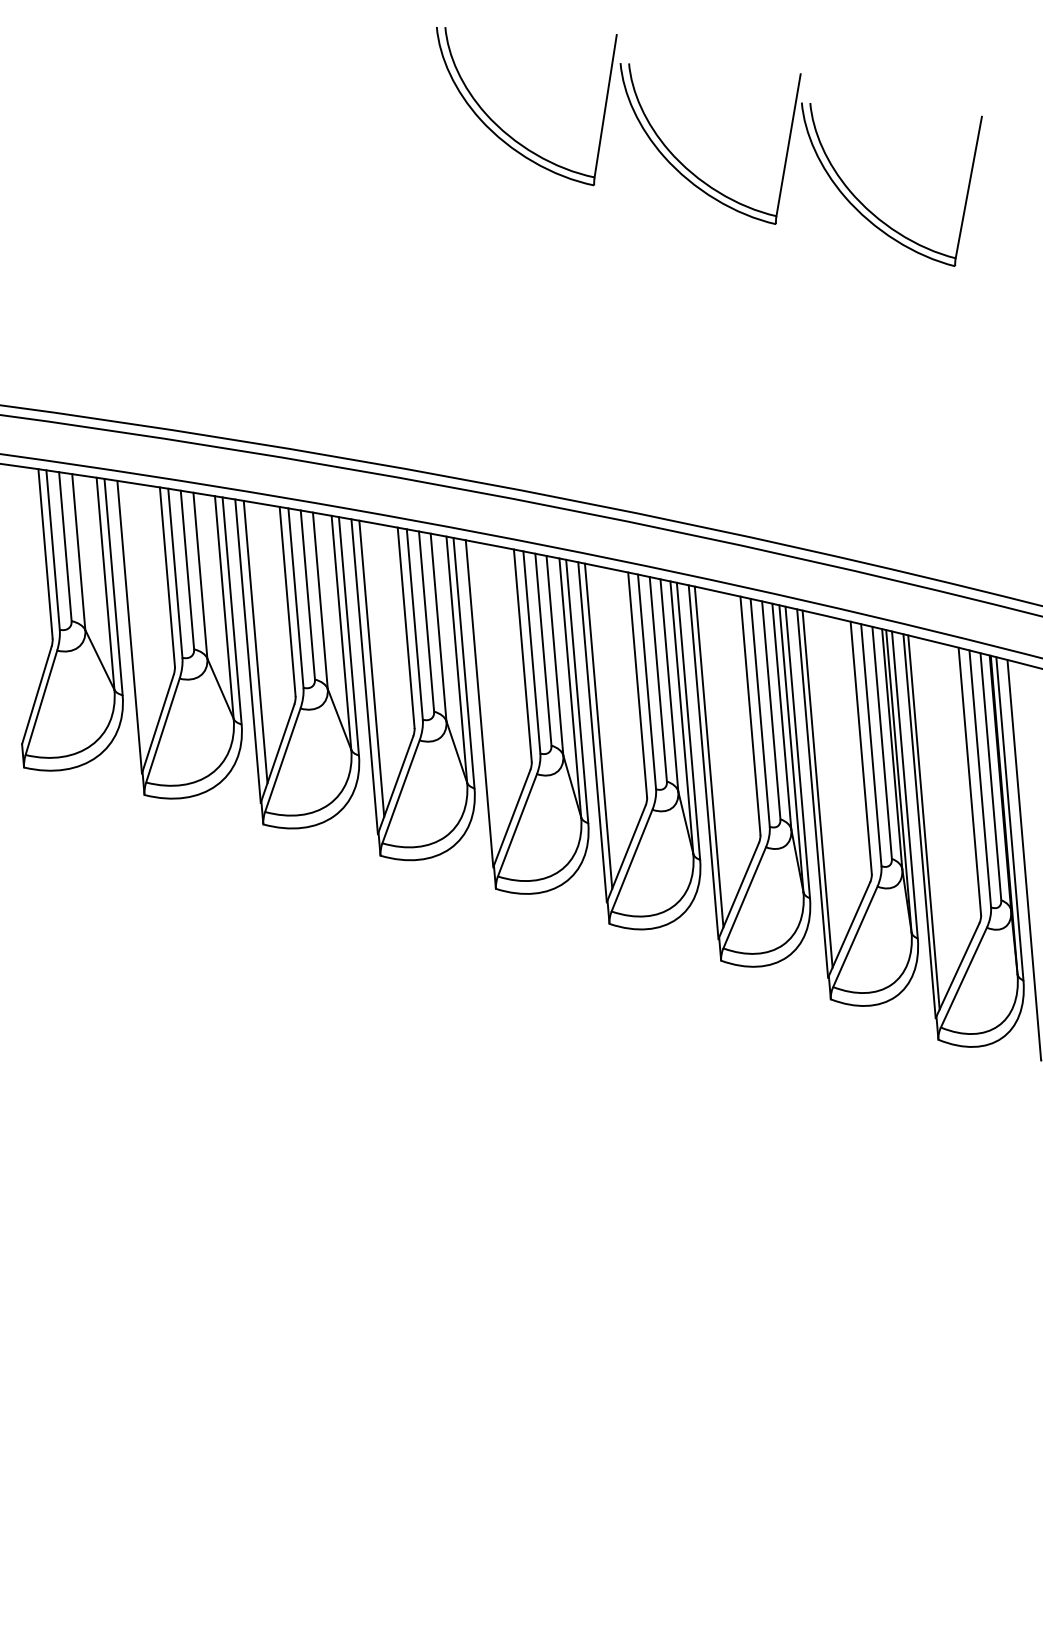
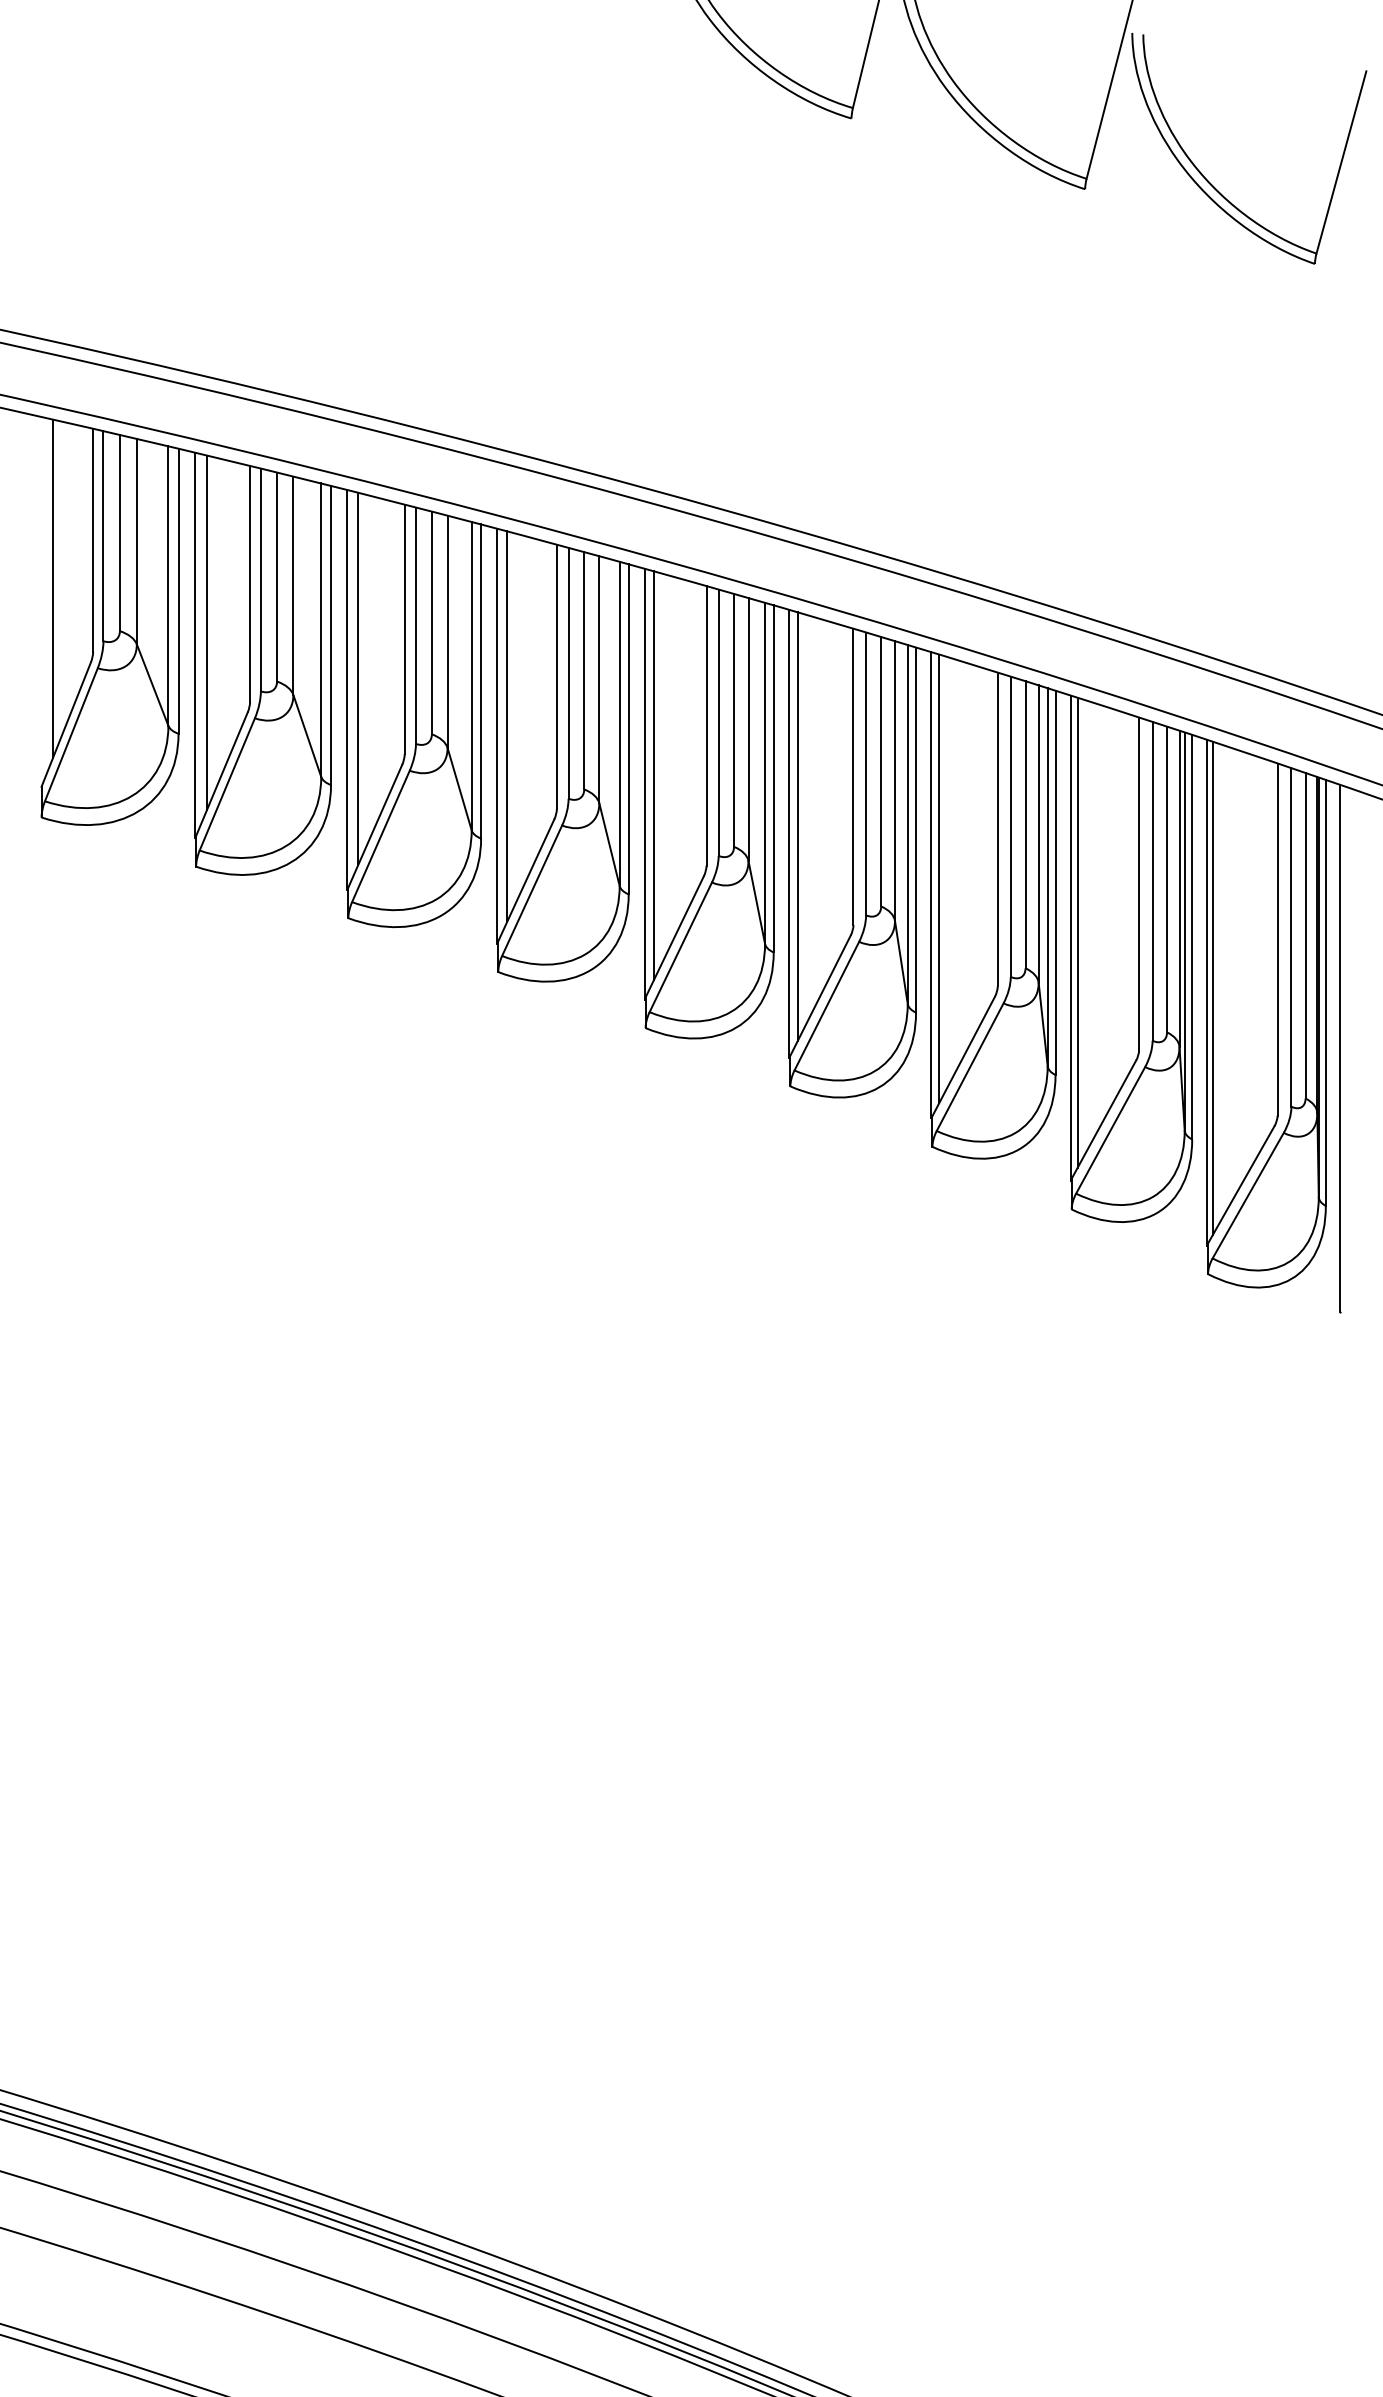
line: (18, 592) -> (53, 588), added
line: (137, 616) -> (206, 632), added
line: (485, 696) -> (653, 775), added

